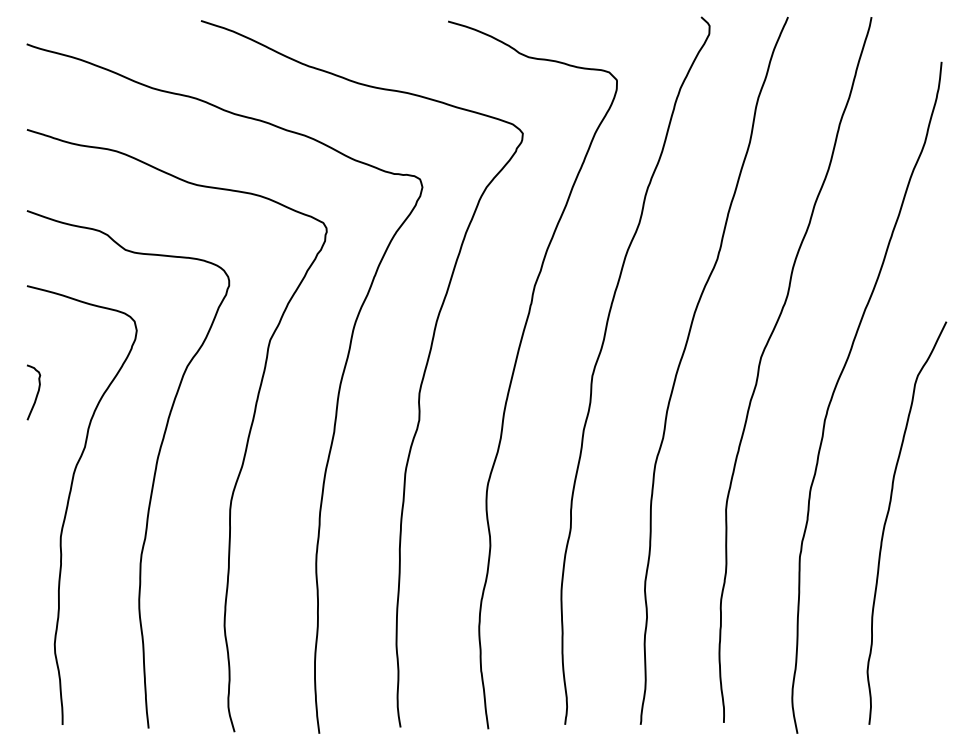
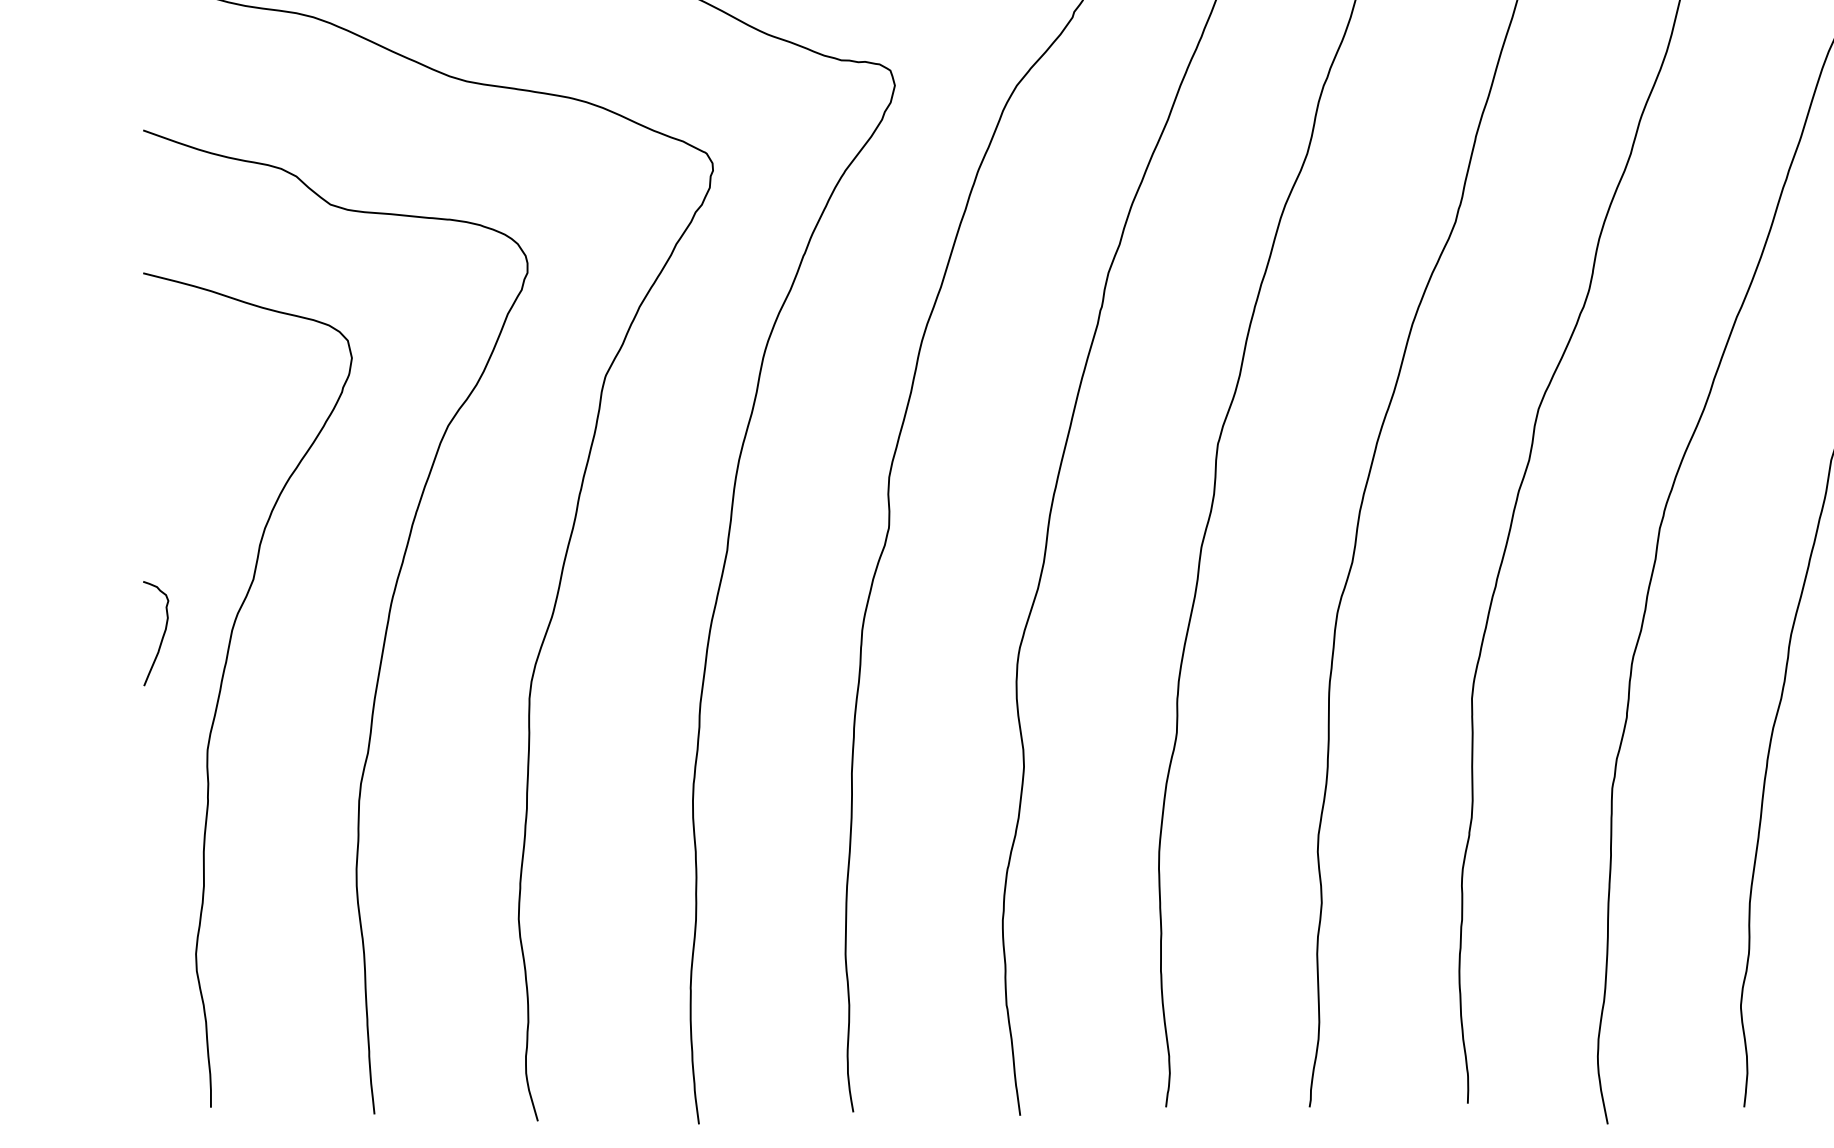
curve: (36, 393) -> (161, 635), moved

